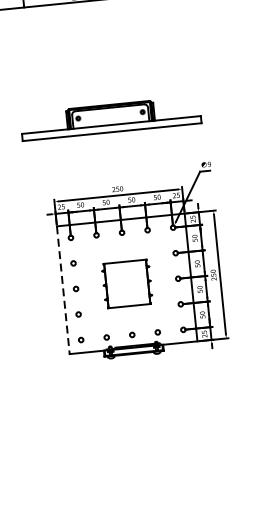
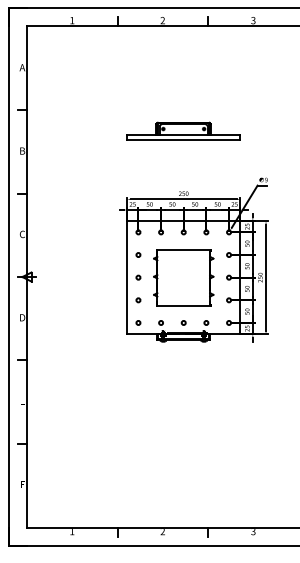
part: (110, 117) -> (183, 130), size x0.71
part: (126, 283) -> (183, 277), size x1.43
line: (63, 289) -> (127, 277), dashed -> solid

